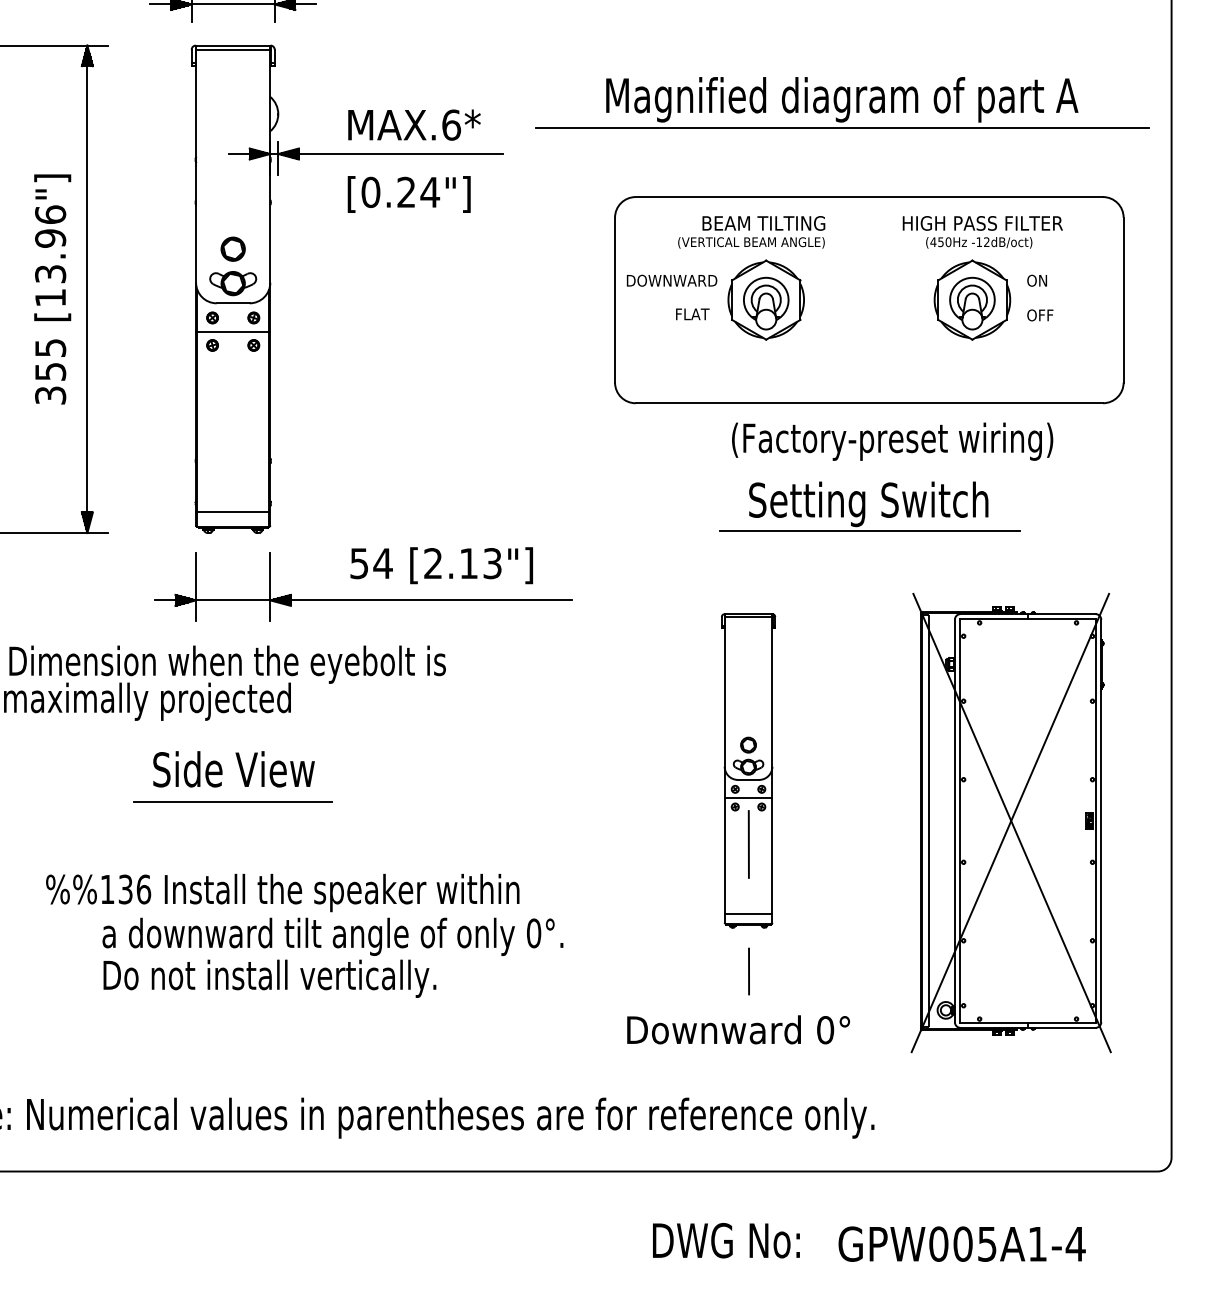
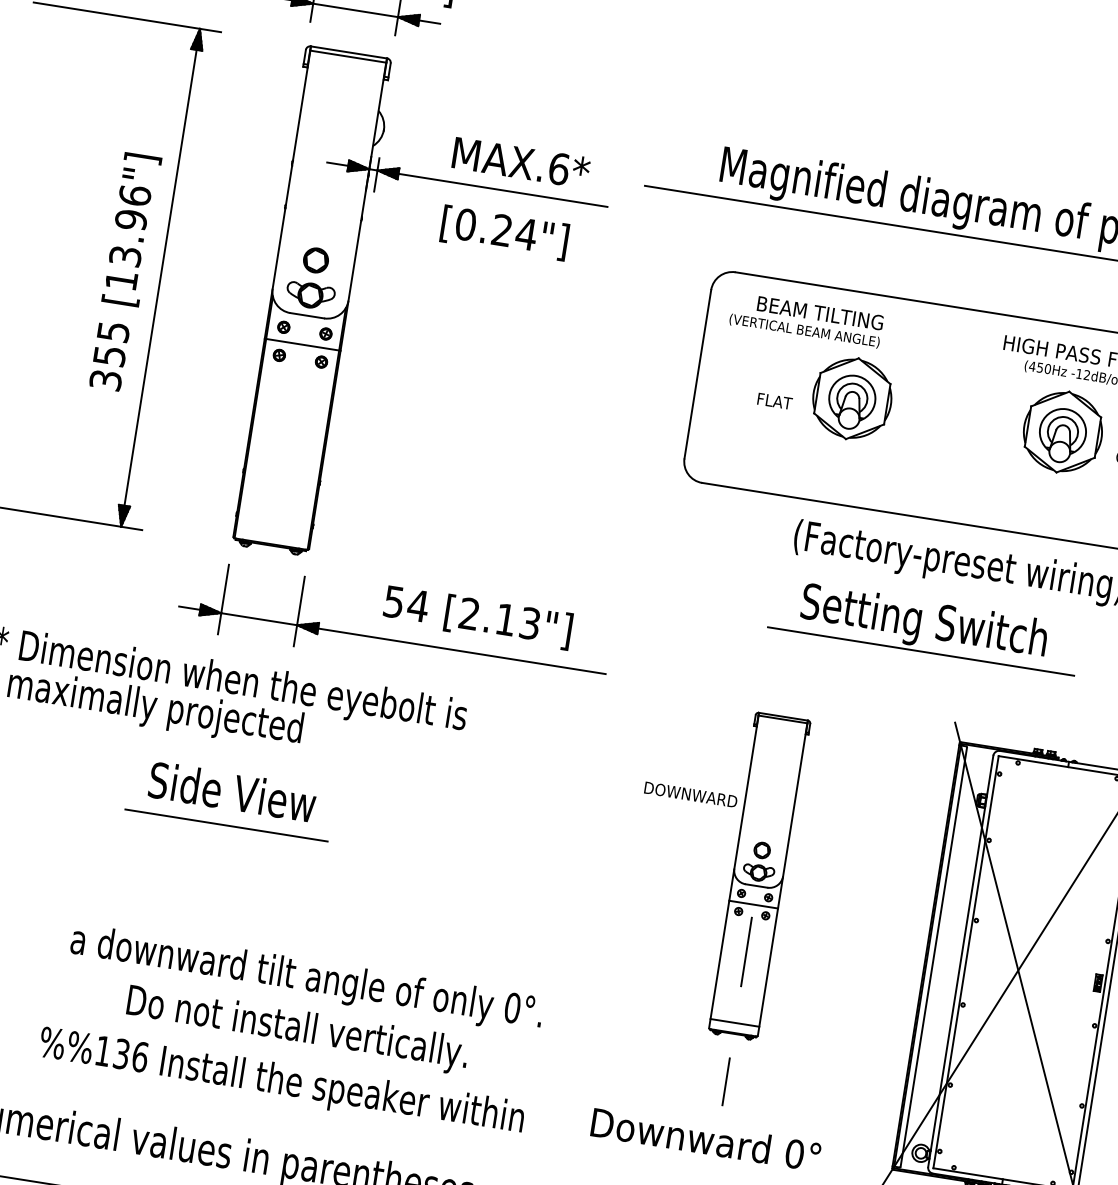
text: (751, 232) -> (806, 320), moved
text: (671, 280) -> (690, 794), moved
line: (233, 511) -> (273, 528), removed
text: (282, 892) -> (281, 1082), moved
text: (269, 978) -> (297, 1029), moved

